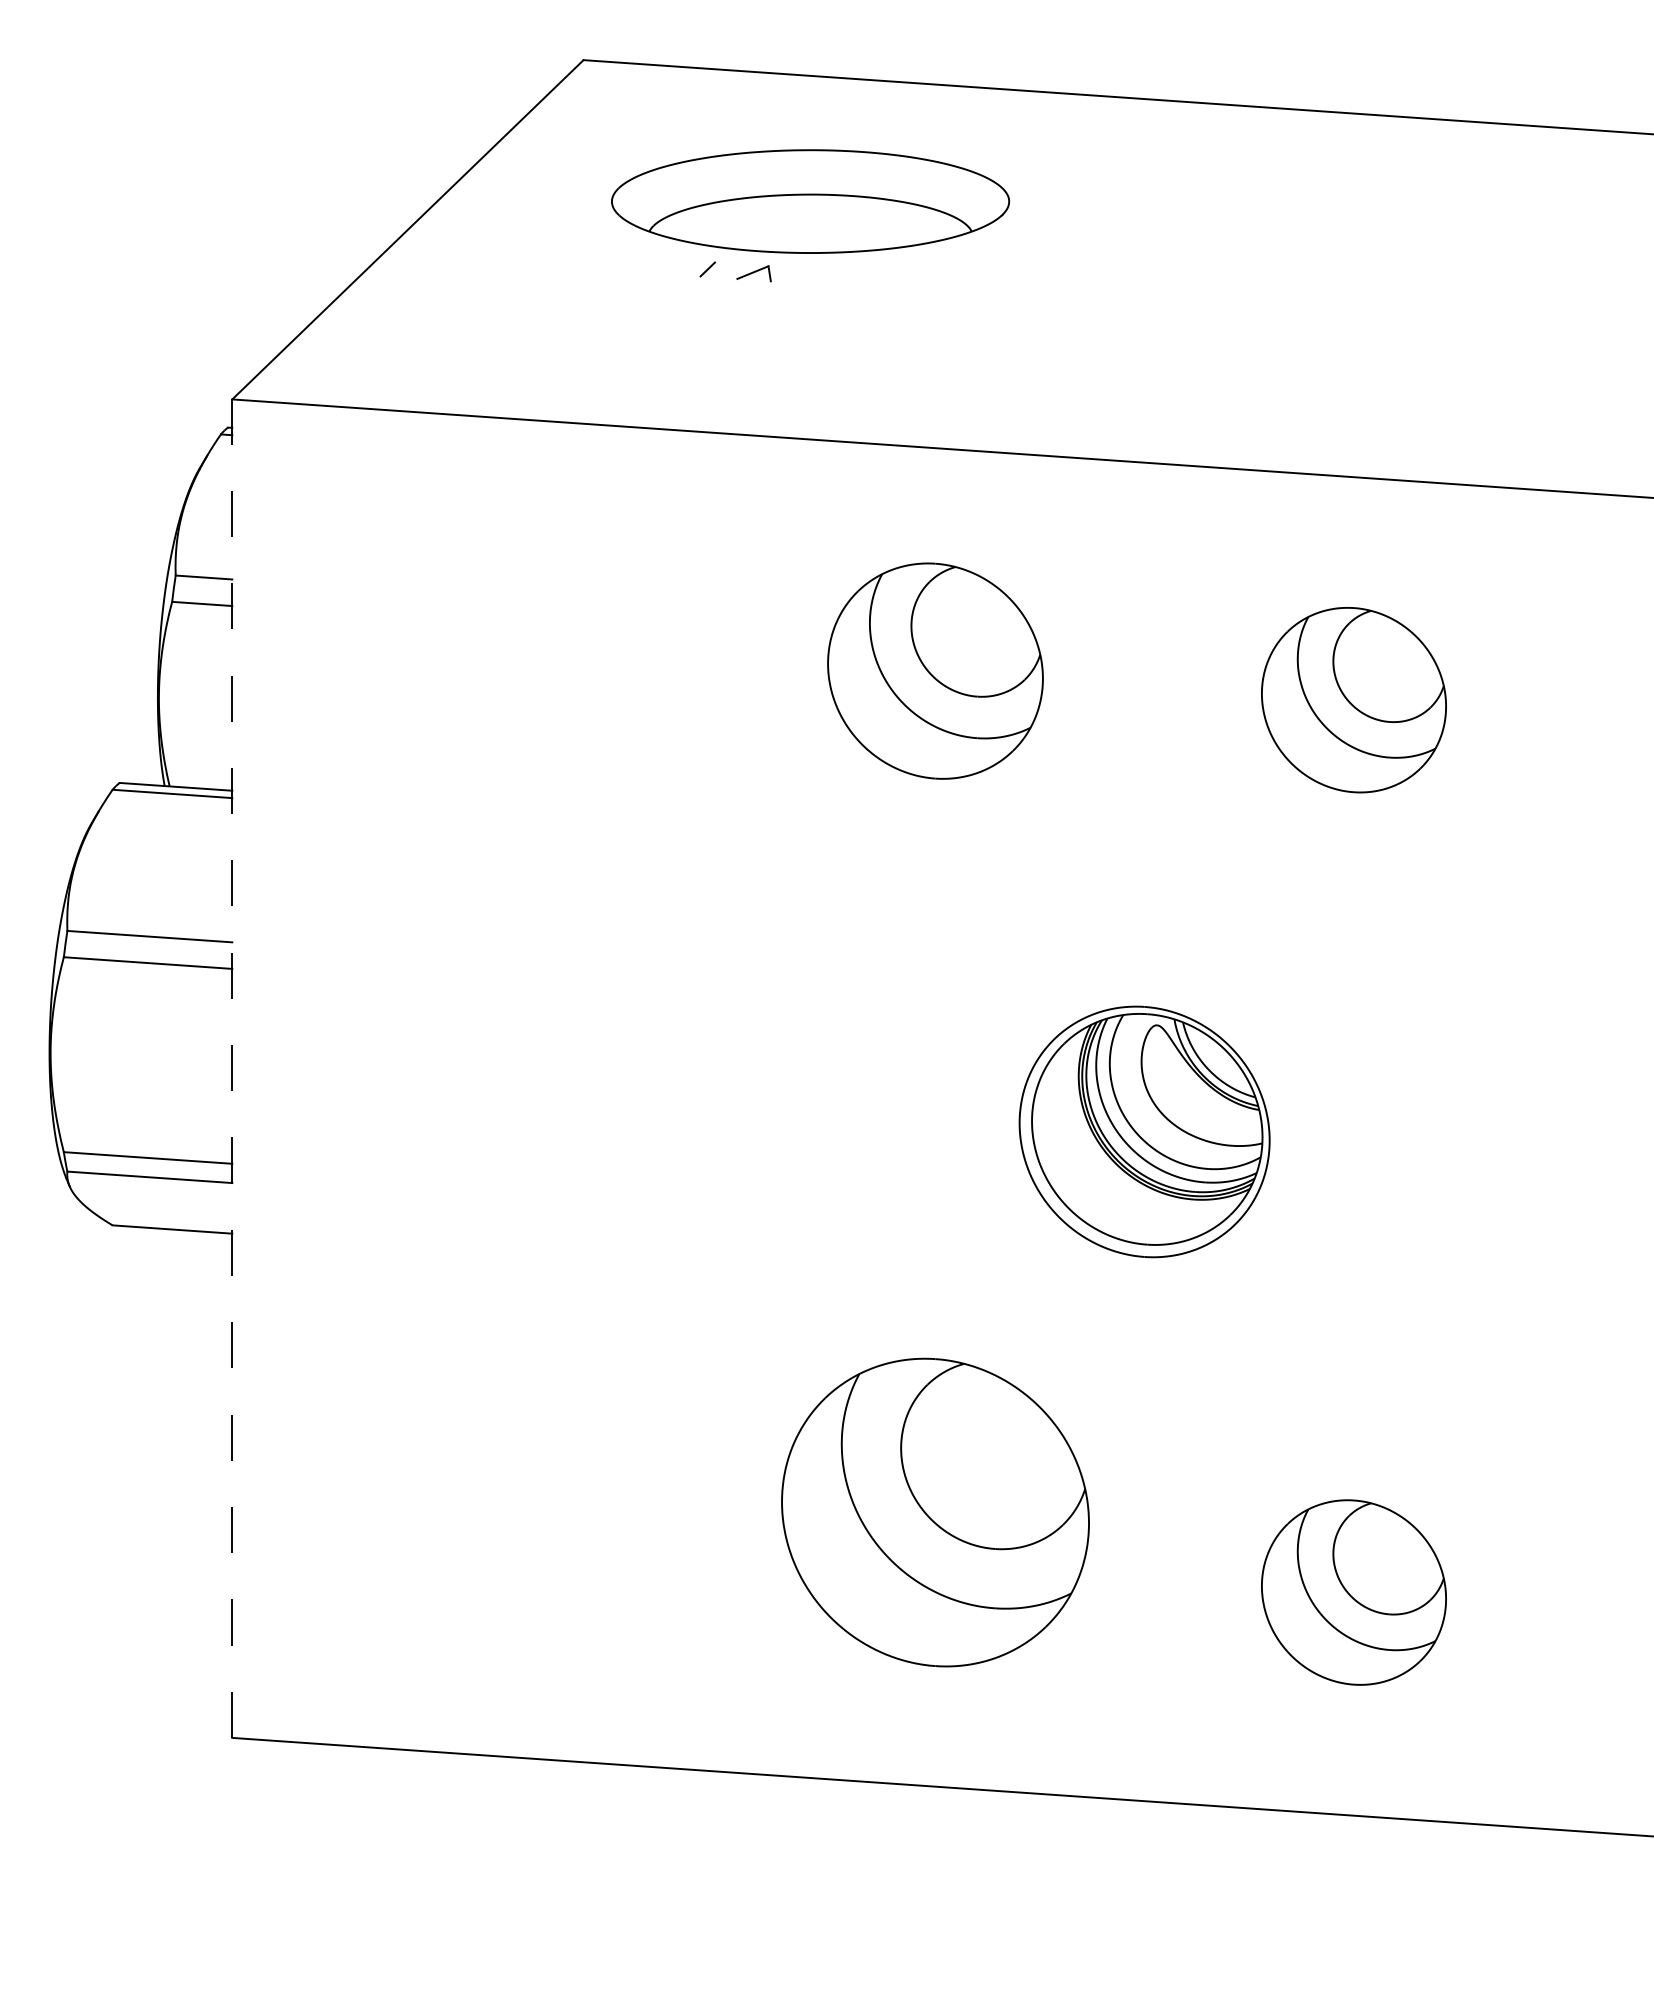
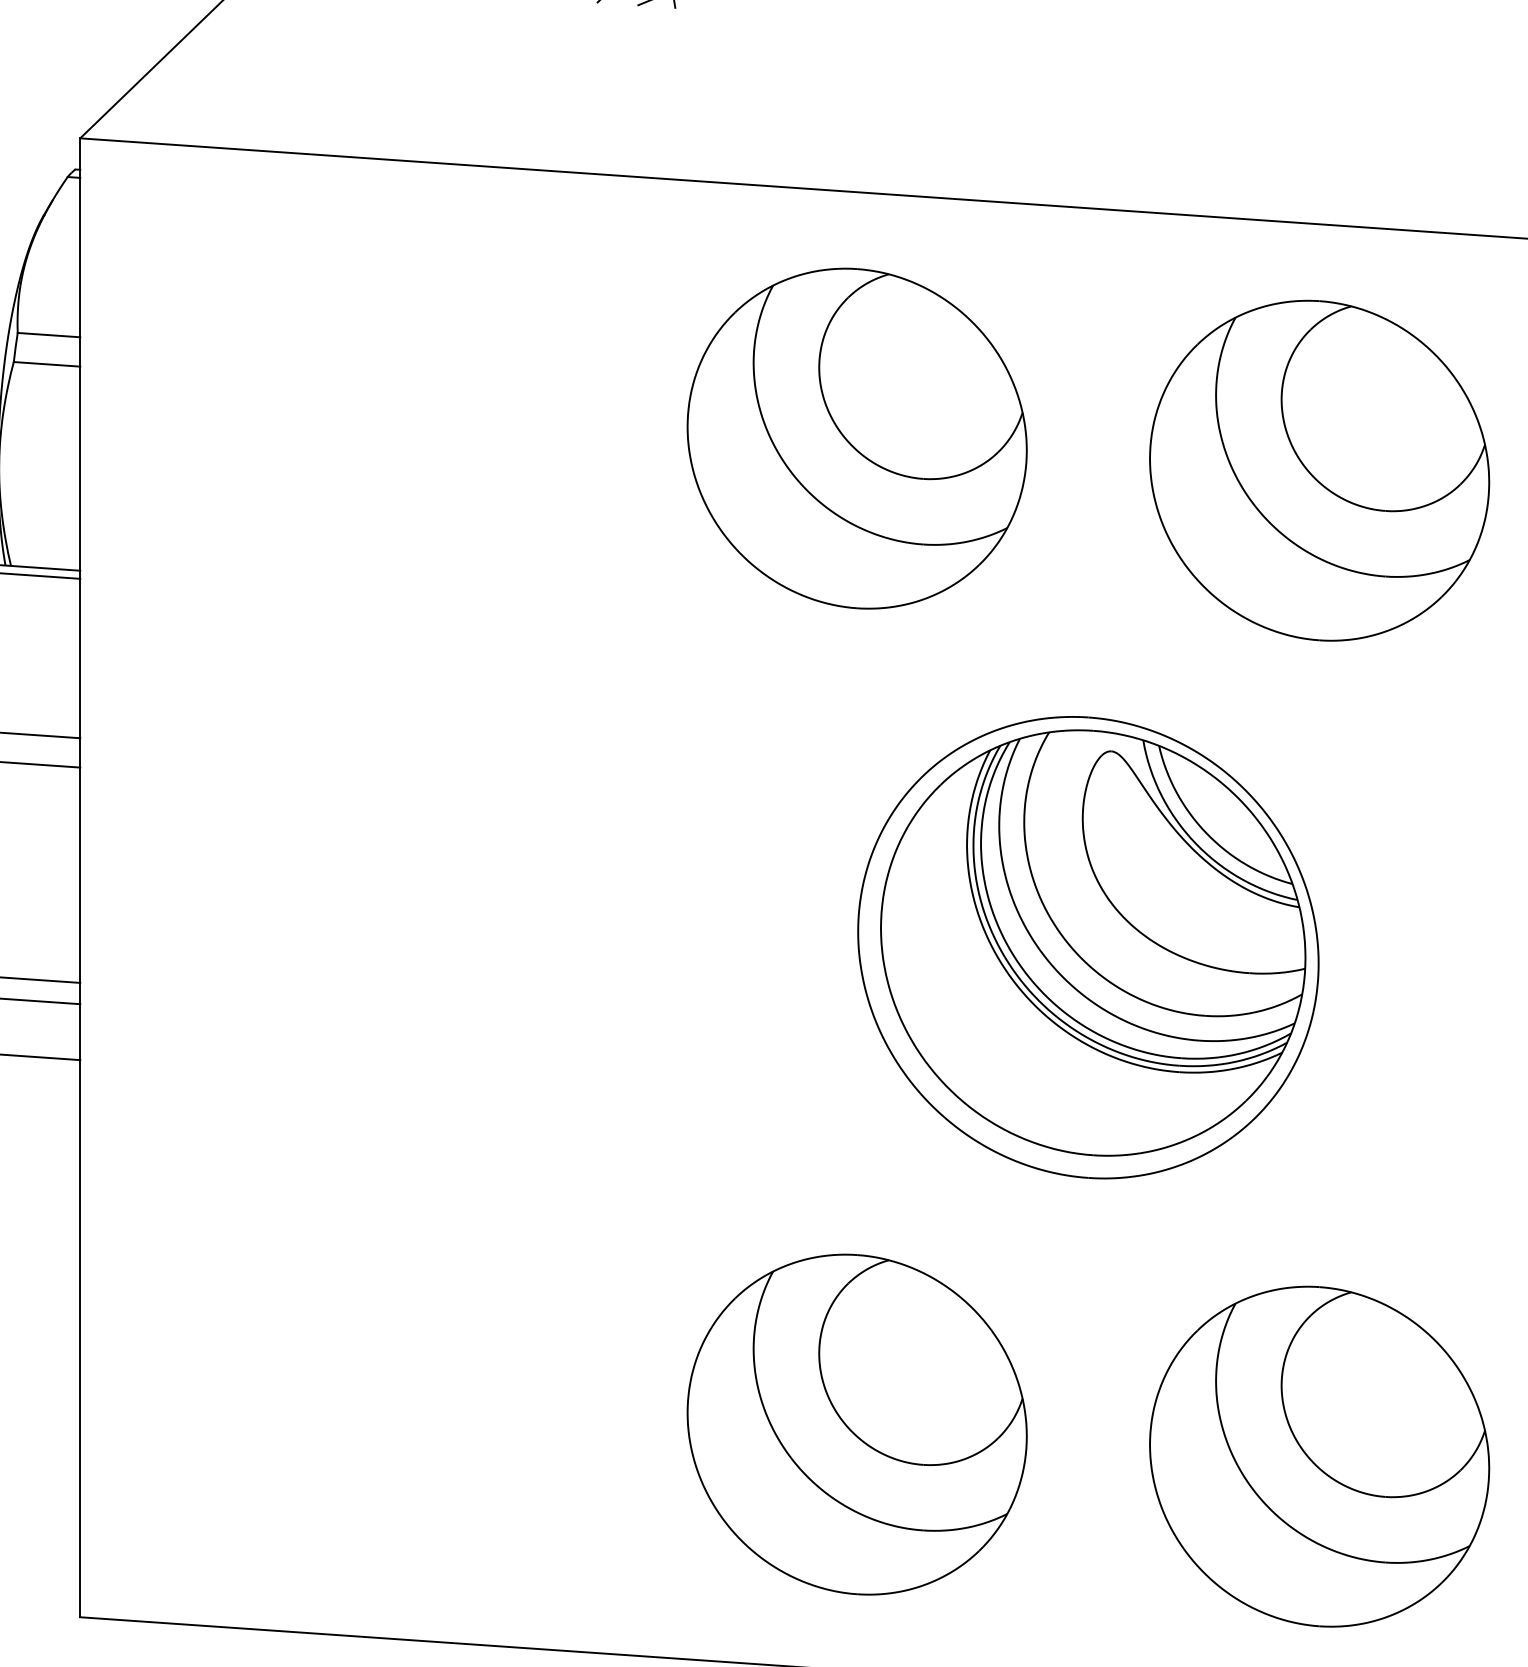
part: (935, 670) -> (857, 437), size x1.43
part: (1353, 699) -> (1319, 469), size x1.67
line: (232, 1068) -> (80, 877), dashed -> solid
part: (1144, 1131) -> (1088, 947), size x1.67
part: (935, 1512) -> (857, 1424), moved
part: (1353, 1592) -> (1319, 1456), size x1.67

